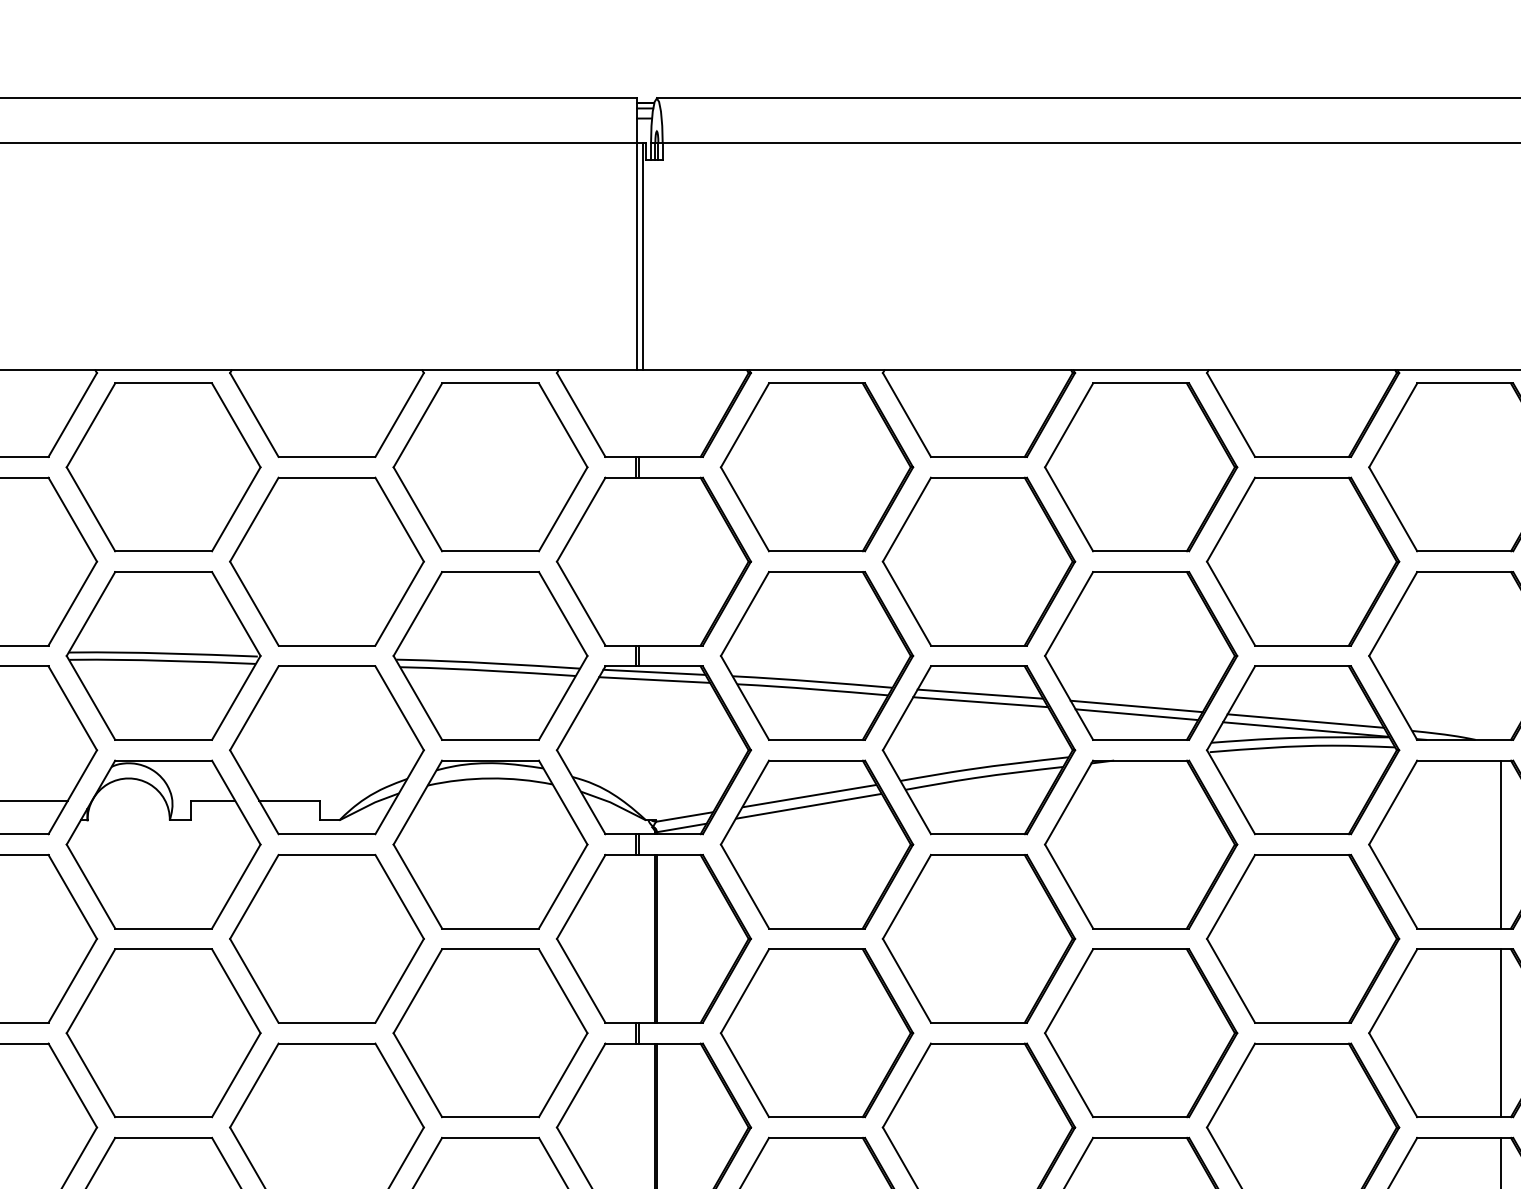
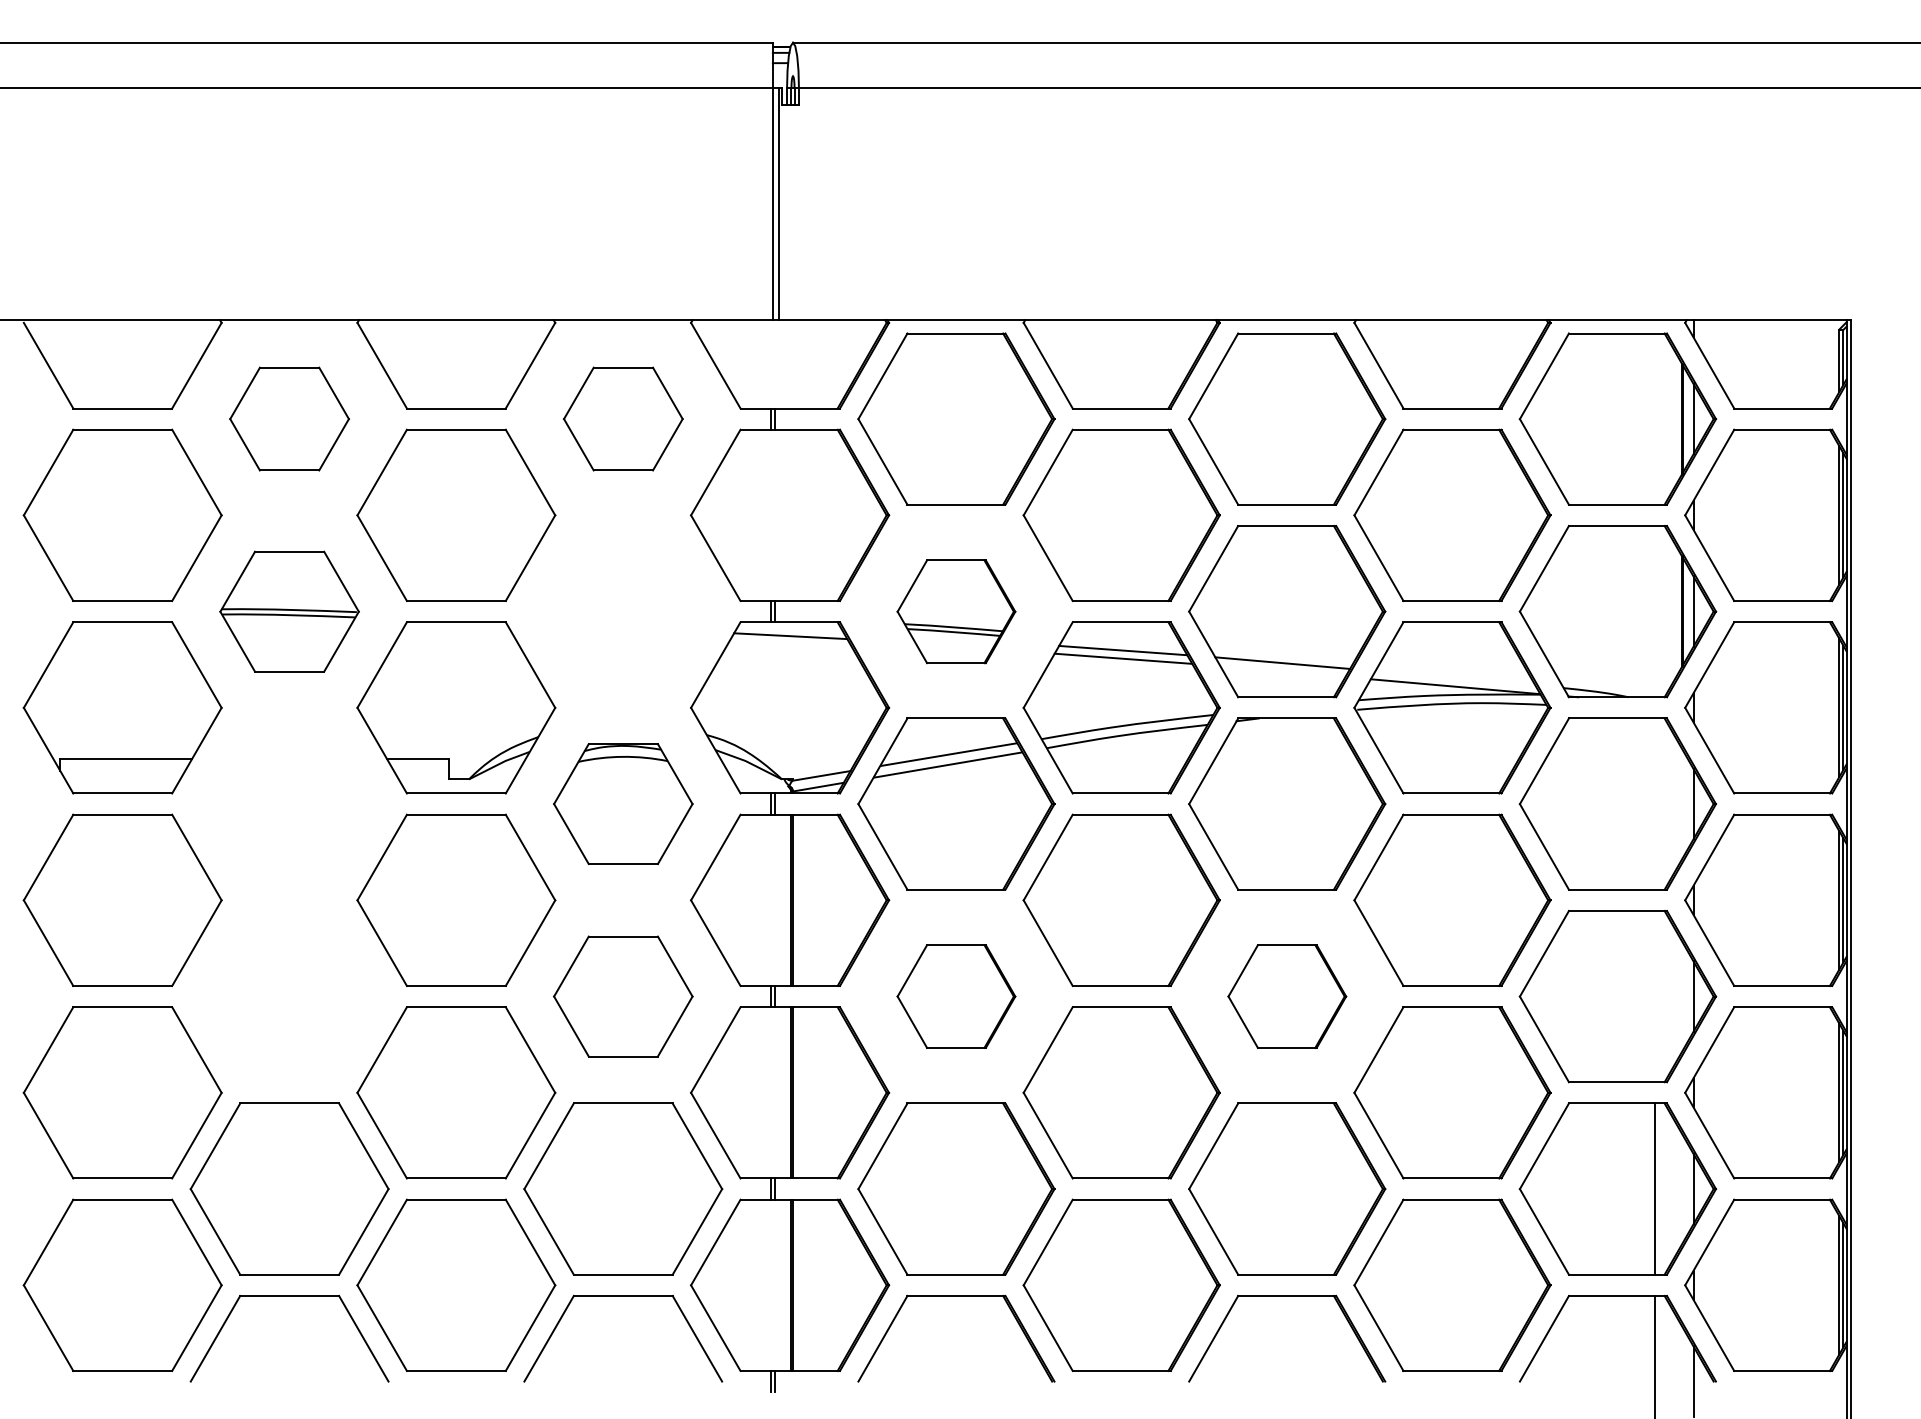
part: (163, 466) -> (289, 418), size x0.6
part: (490, 466) -> (623, 418), size x0.6
part: (163, 655) -> (289, 611), size x0.7
part: (490, 655) -> (623, 611), removed
part: (817, 655) -> (956, 611), size x0.6
line: (654, 671) -> (790, 627), removed
line: (1136, 714) -> (1282, 671), removed
line: (1306, 720) -> (1455, 677), removed
part: (163, 843) -> (289, 803), removed
part: (490, 843) -> (623, 803), size x0.7
line: (1501, 843) -> (1654, 803), removed
part: (163, 1033) -> (289, 996), removed
part: (490, 1033) -> (623, 996), size x0.7
part: (817, 1033) -> (956, 996), size x0.6
part: (1141, 1033) -> (1287, 996), size x0.6
line: (1501, 1033) -> (1654, 996), removed

